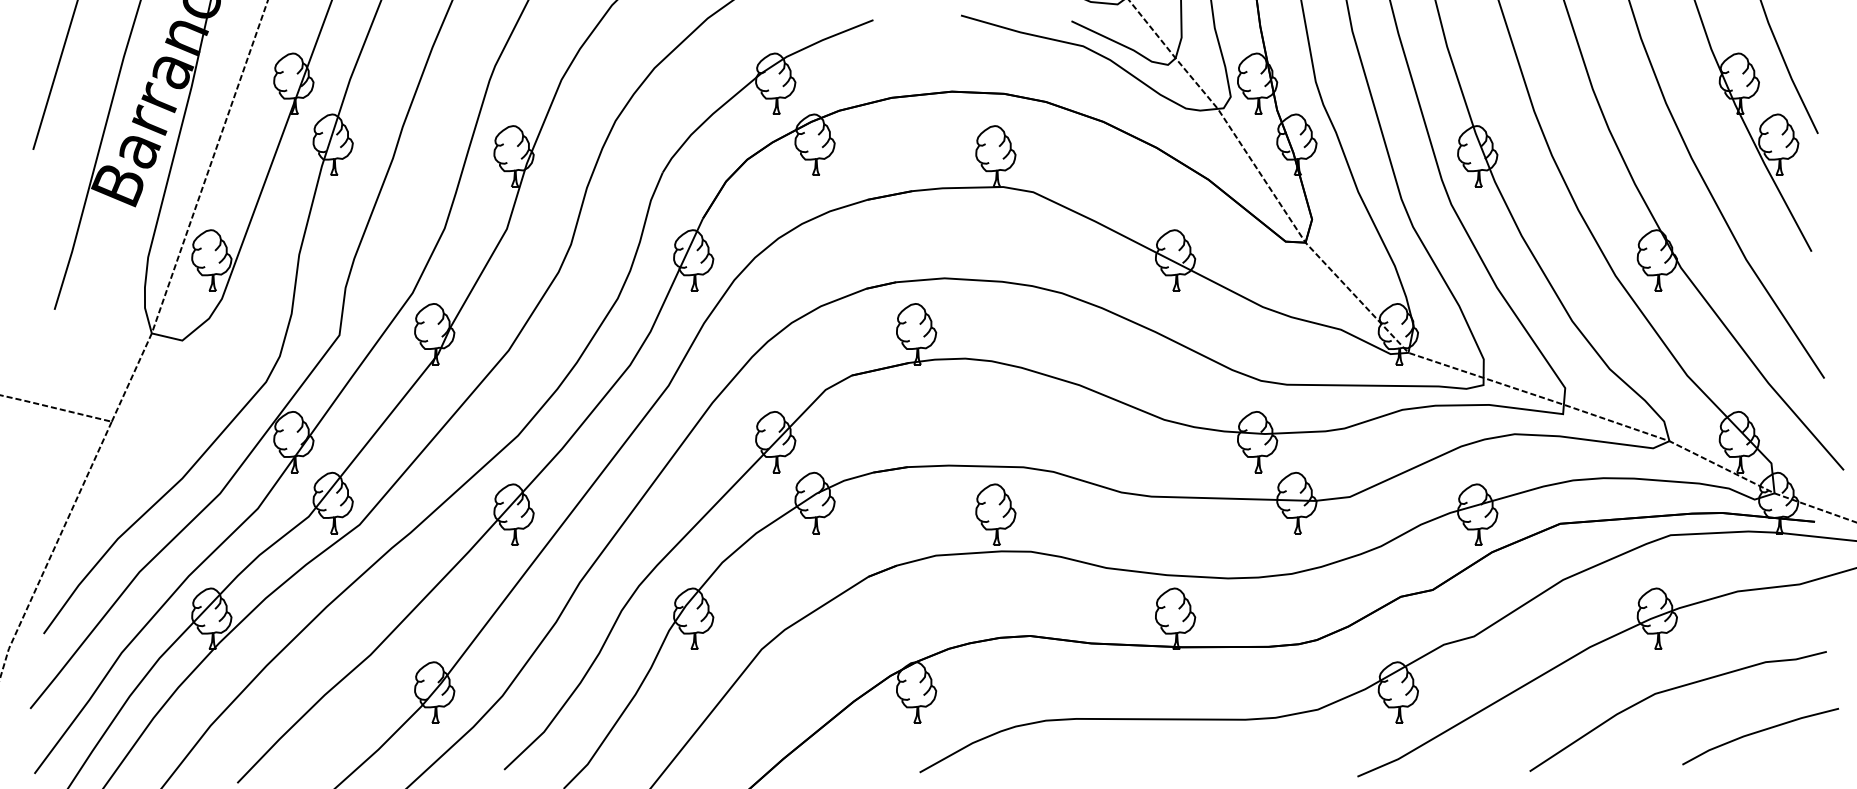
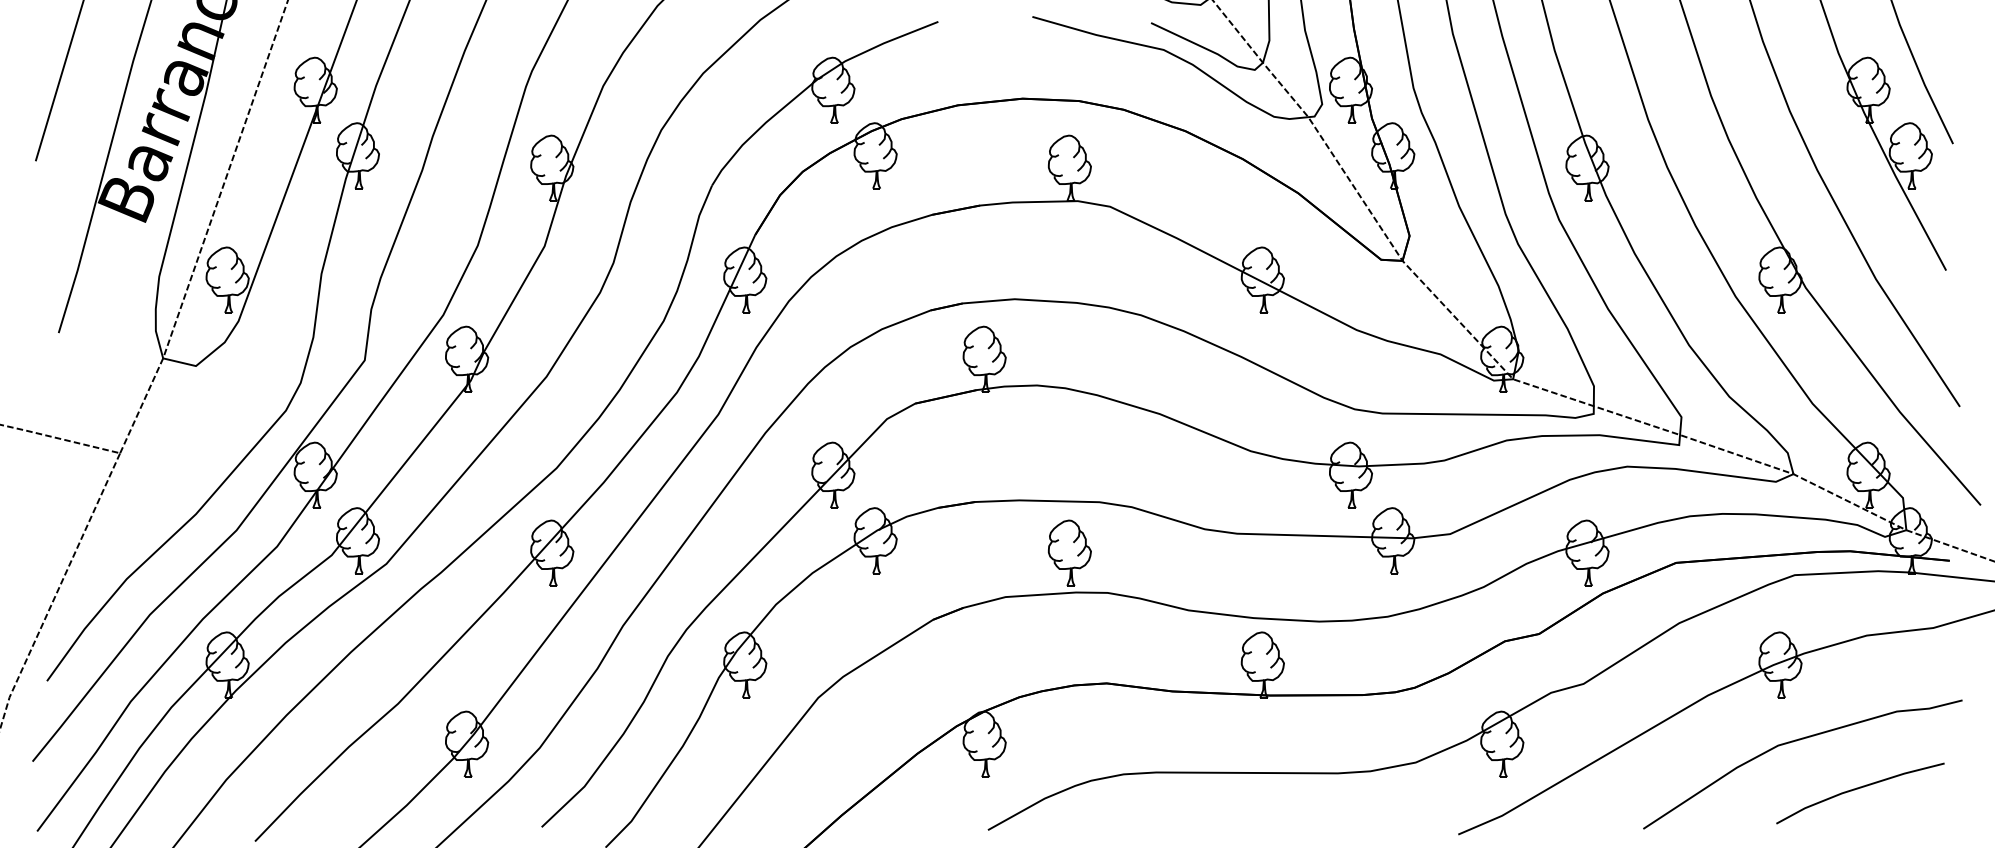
line: (1758, 732) -> (1858, 789), moved

